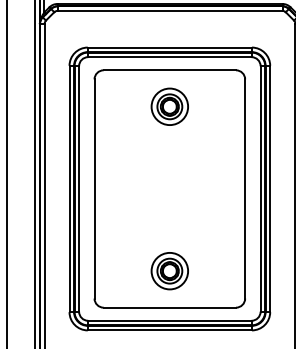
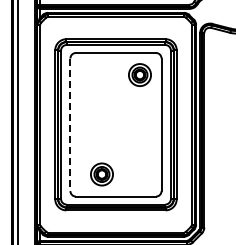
part: (169, 105) -> (139, 74), moved
line: (94, 190) -> (70, 125), solid -> dashed
part: (169, 271) -> (101, 174), moved

